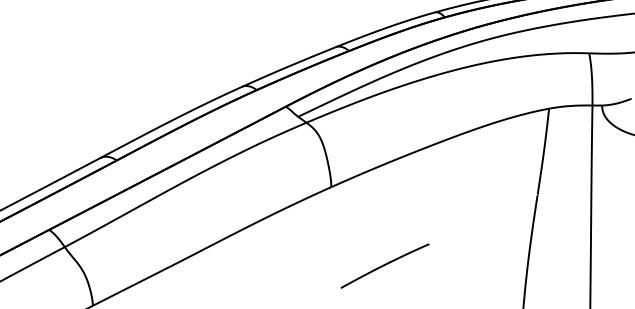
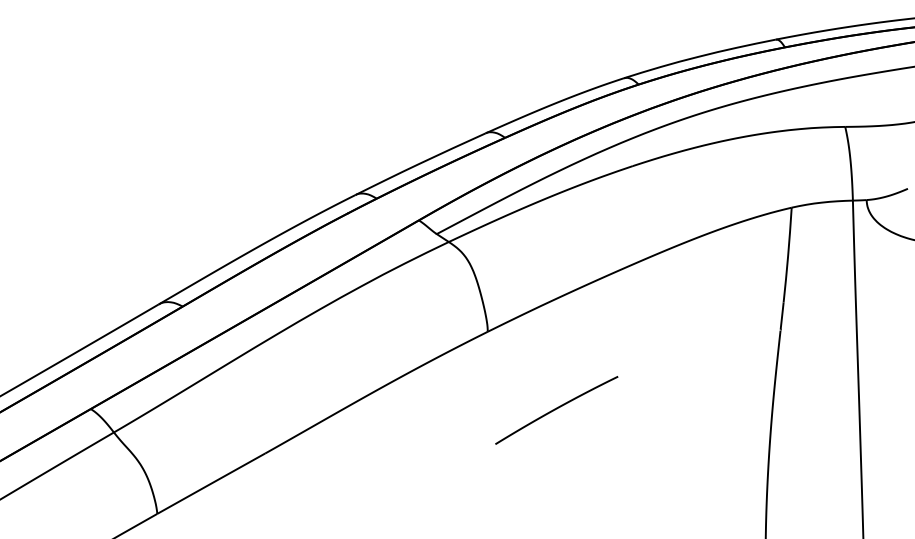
curve: (384, 265) -> (556, 409), moved

